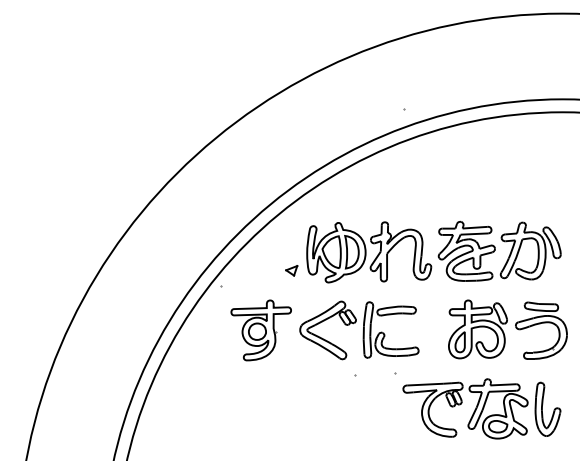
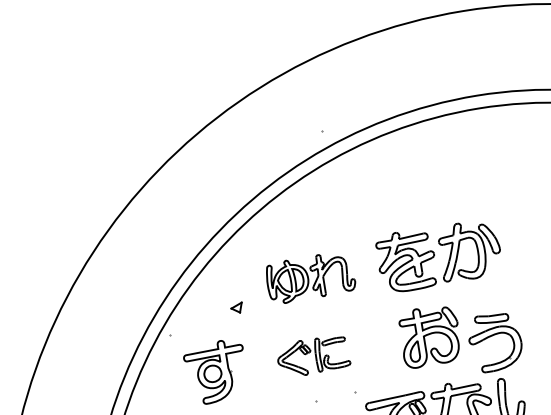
part: (369, 252) -> (310, 277), size x0.7
part: (540, 324) -> (493, 336), moved
part: (359, 330) -> (313, 356), size x0.6

